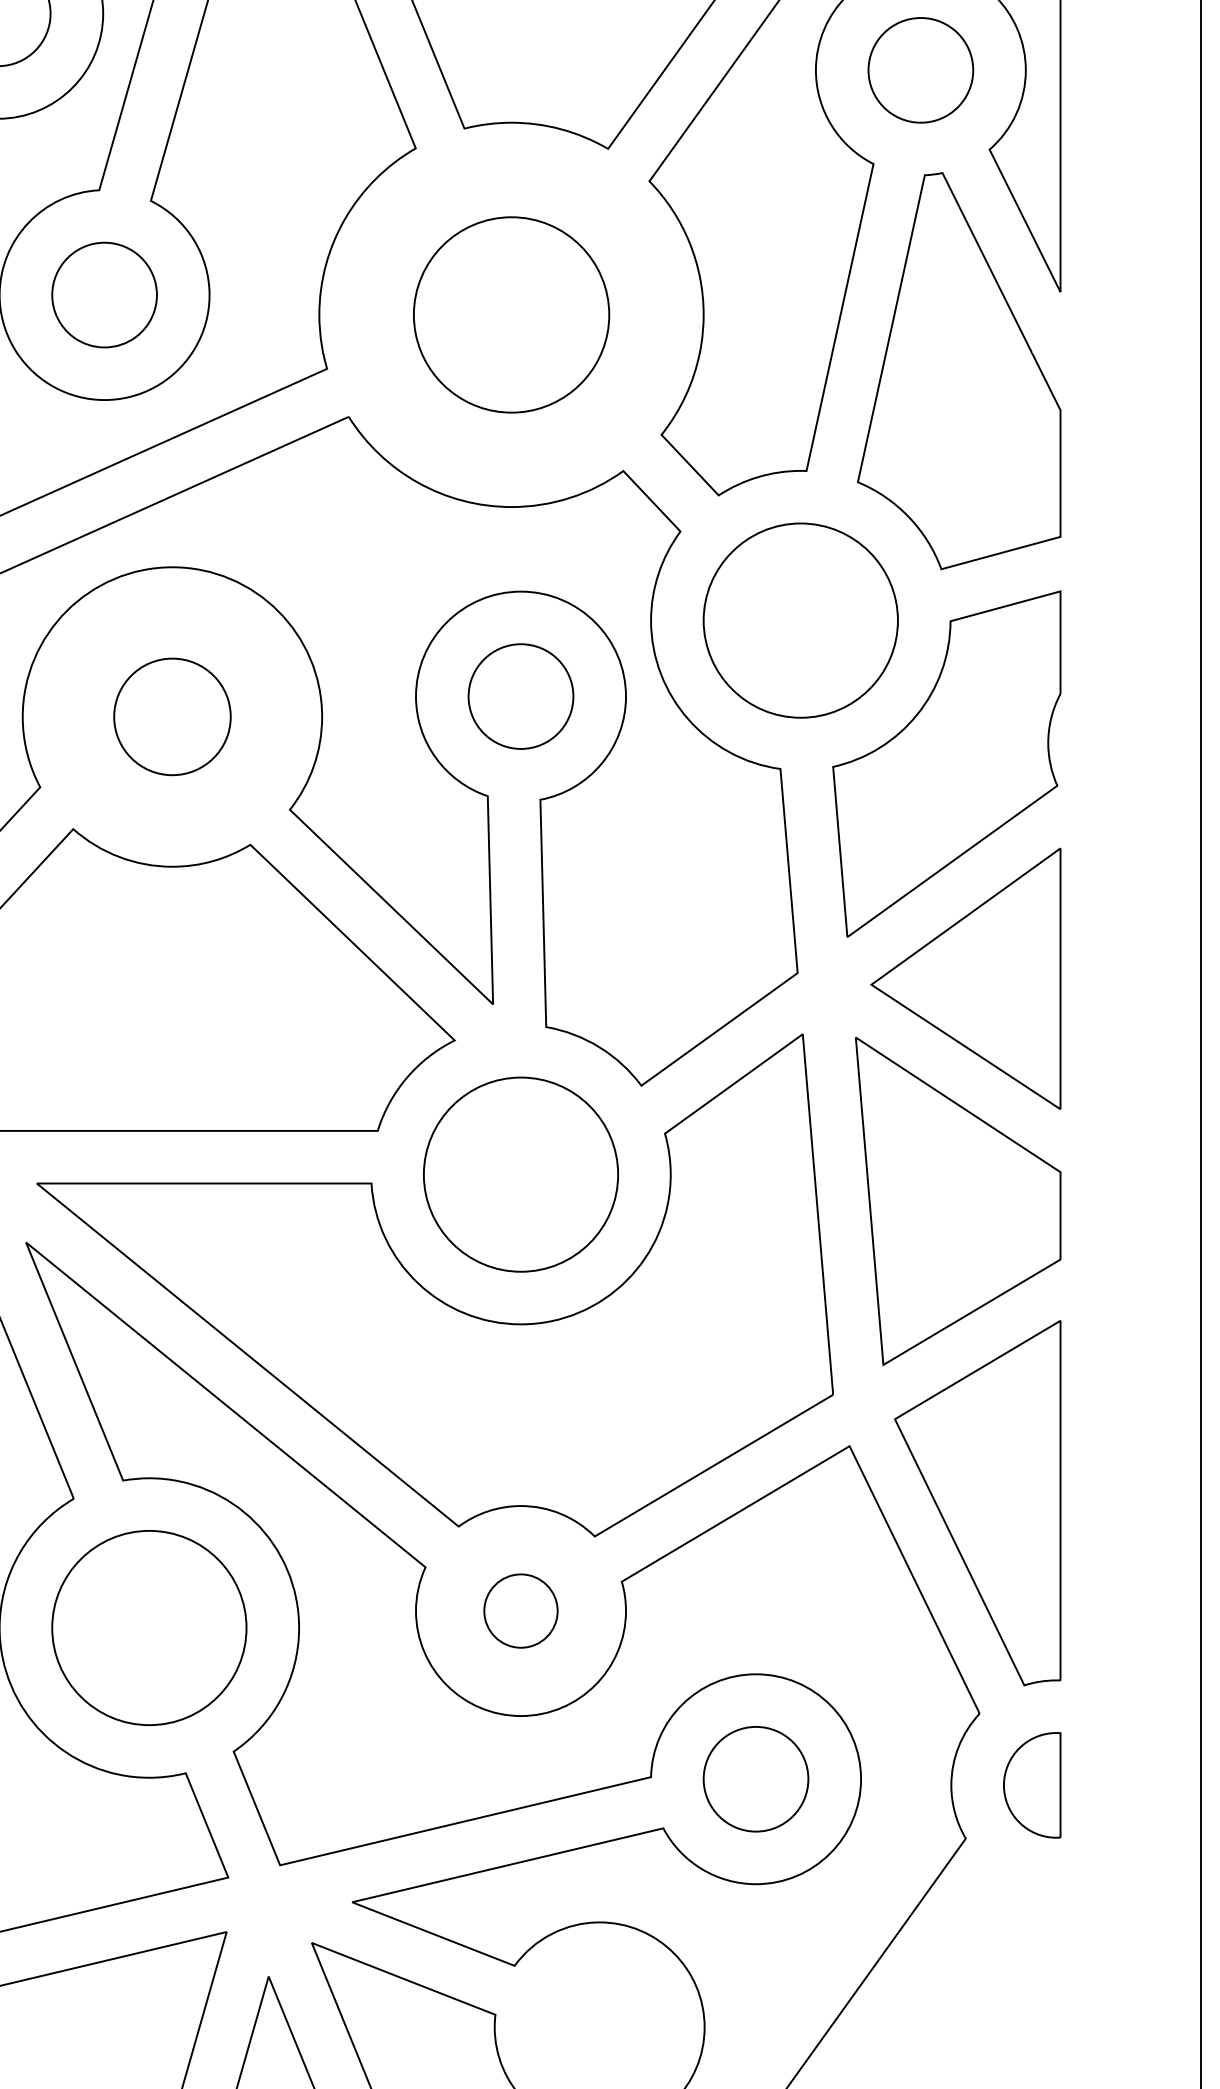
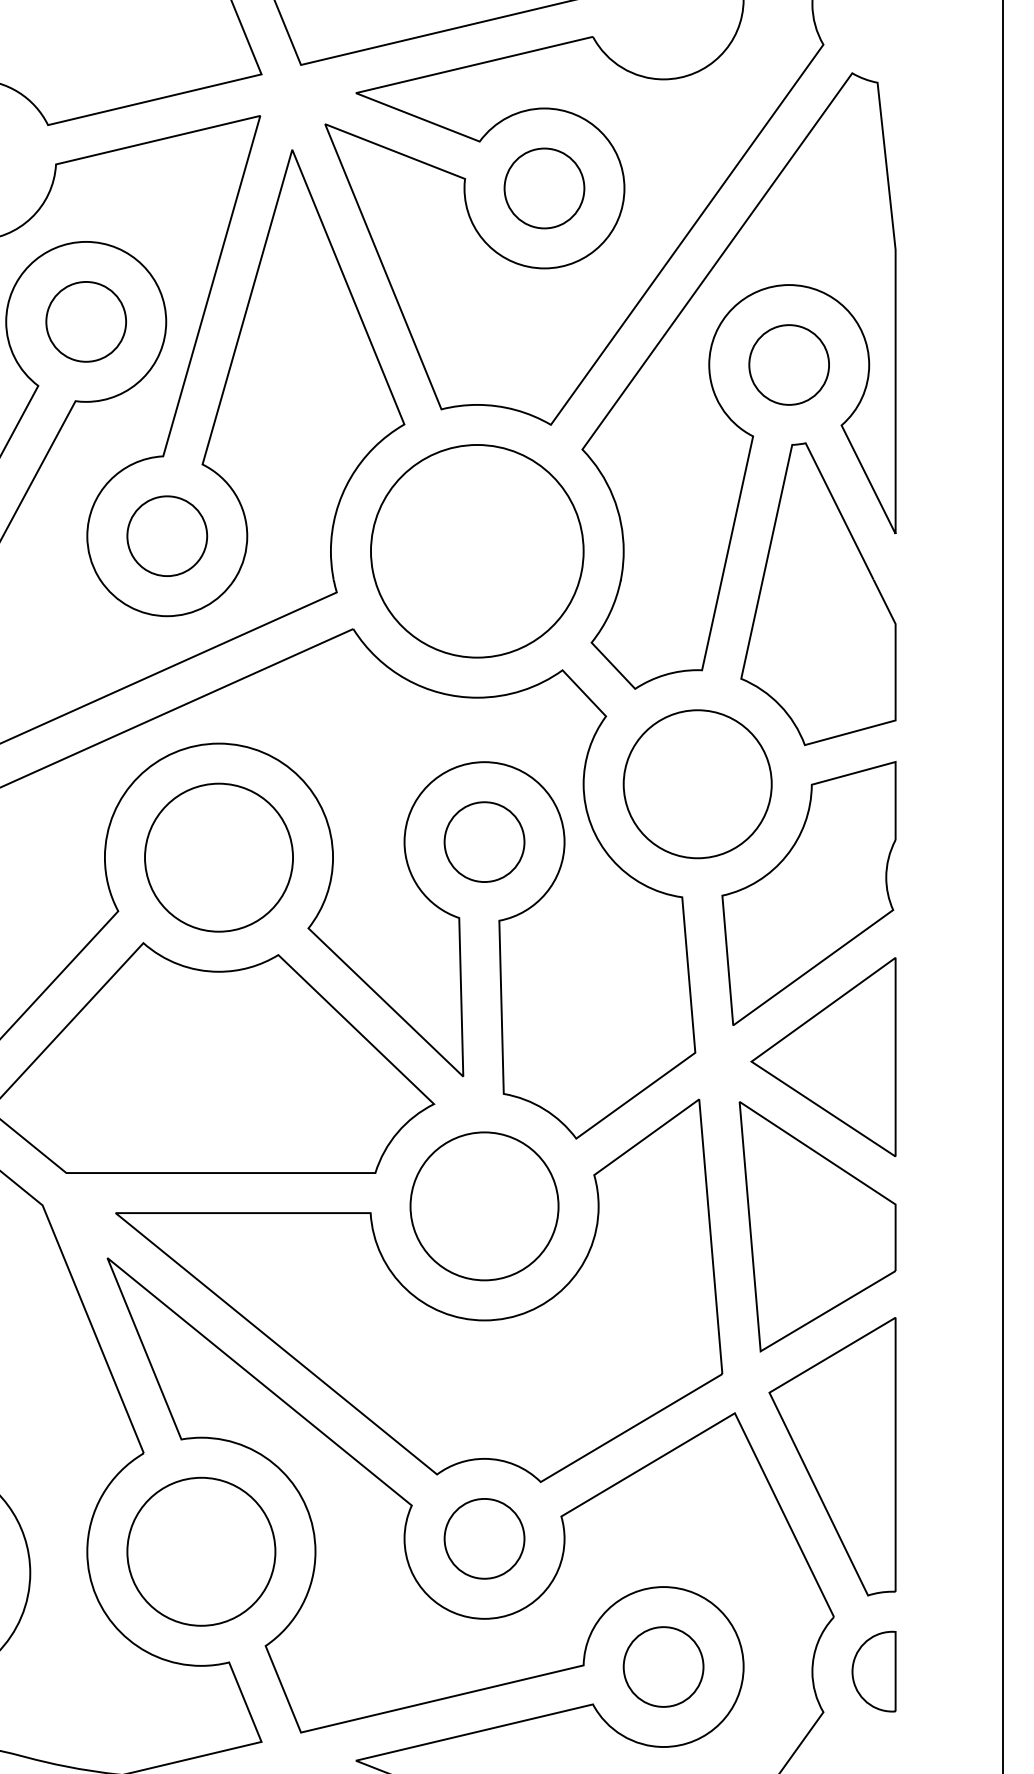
part: (511, 315) -> (477, 551), size x1.43
part: (171, 716) -> (218, 857), size x1.67
part: (520, 1610) -> (484, 1538), size x1.43

